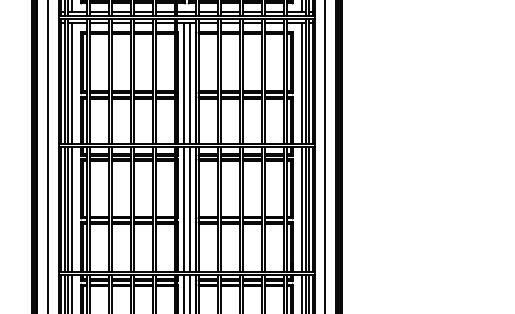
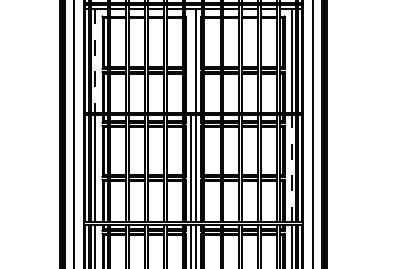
line: (184, 83) -> (191, 60), removed
line: (72, 84) -> (95, 61), solid -> dashed
line: (301, 208) -> (292, 168), solid -> dashed

